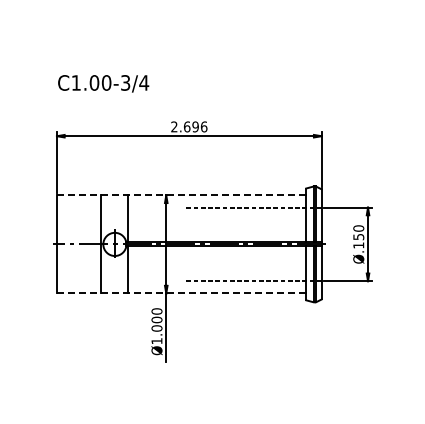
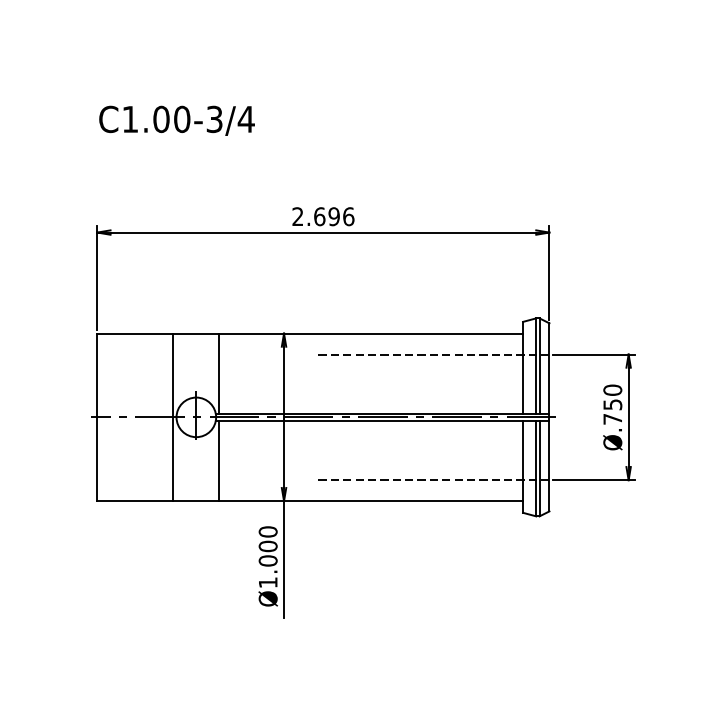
text: (103, 83) -> (176, 120), moved
line: (181, 195) -> (310, 333), dashed -> solid
text: (358, 245) -> (612, 419), .150 -> .750
line: (181, 293) -> (310, 501), dashed -> solid

